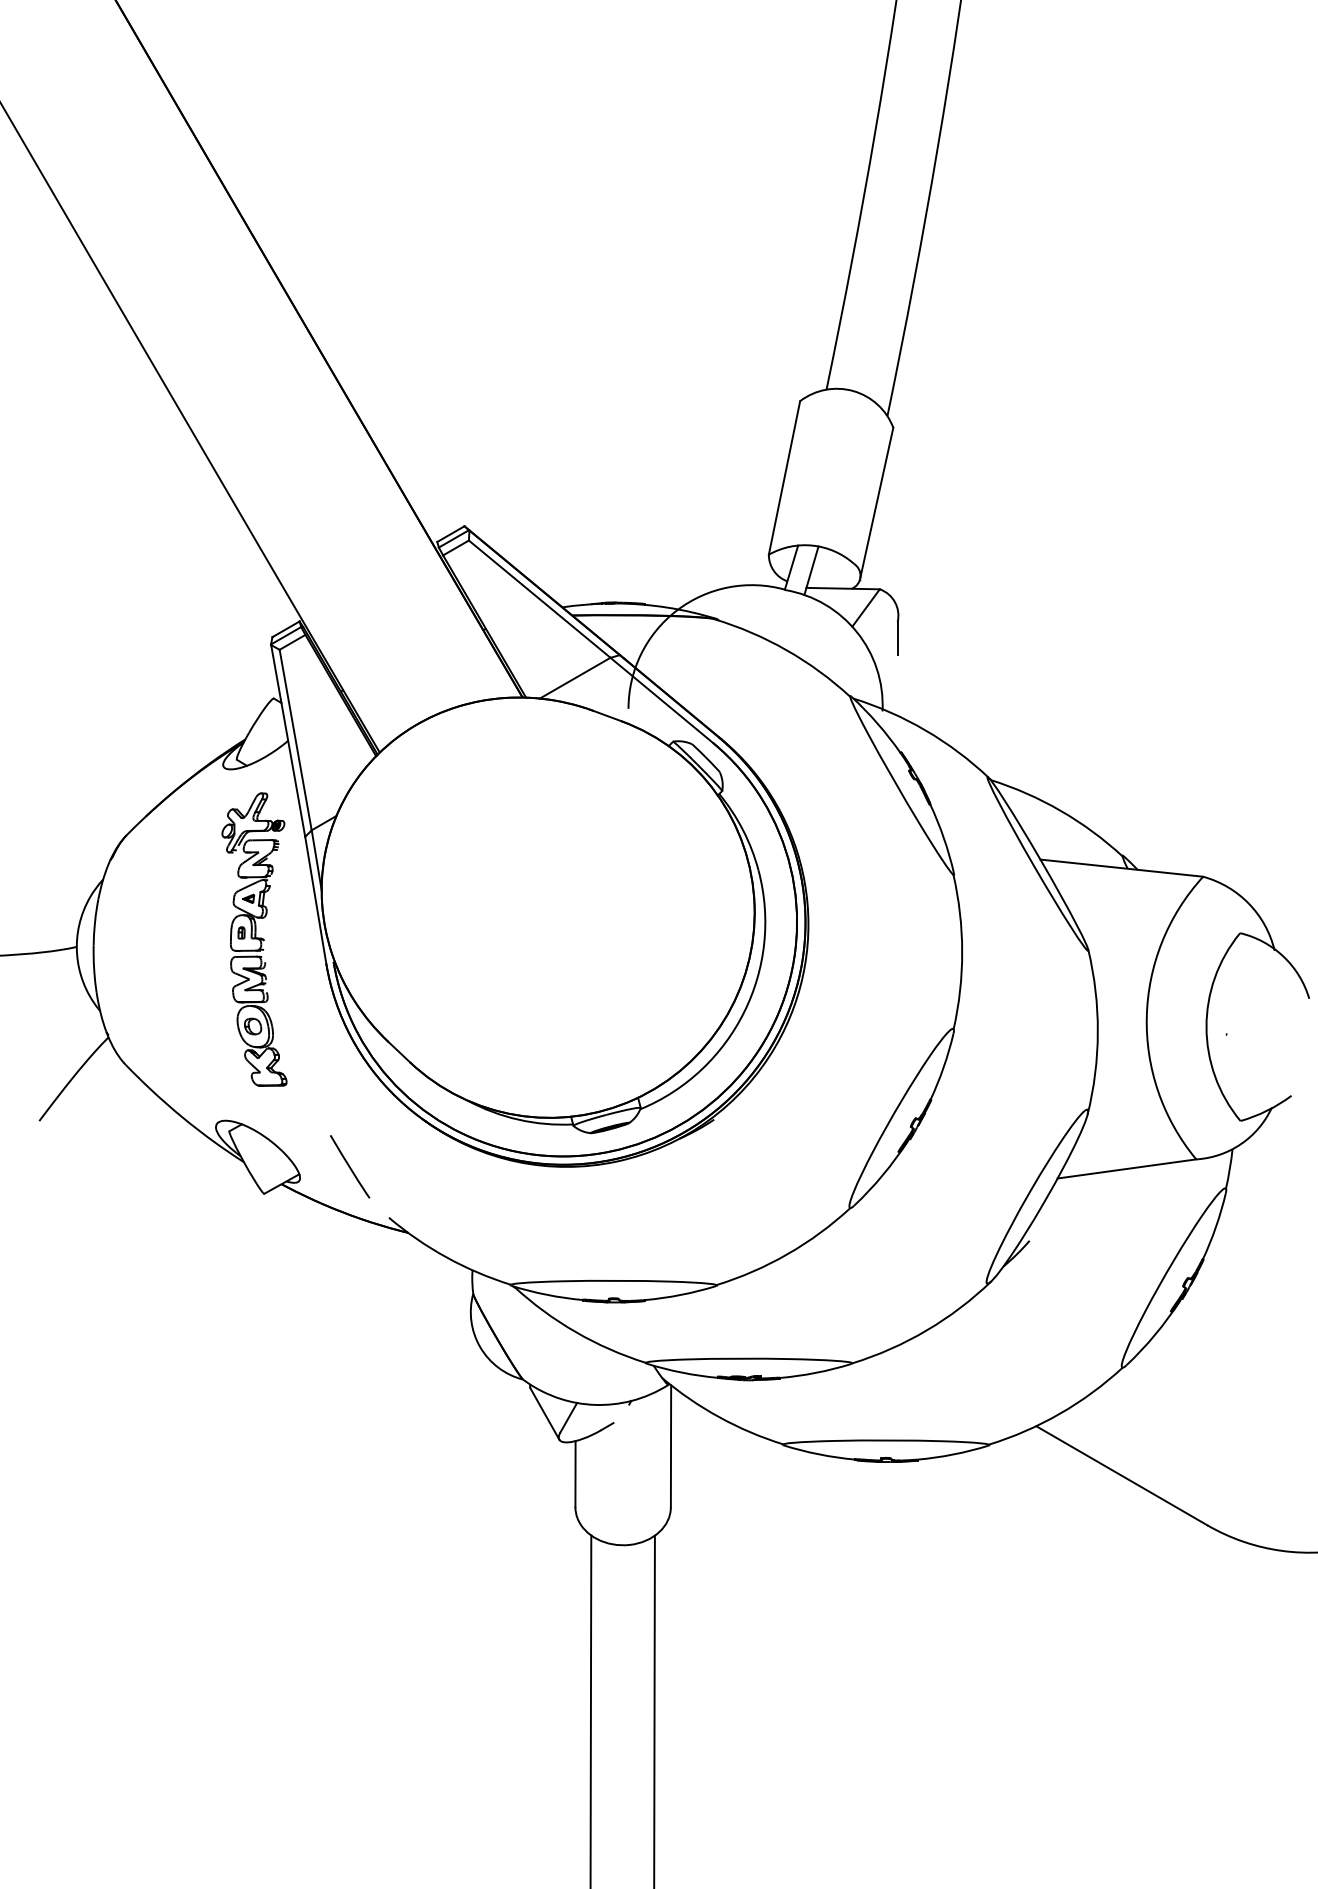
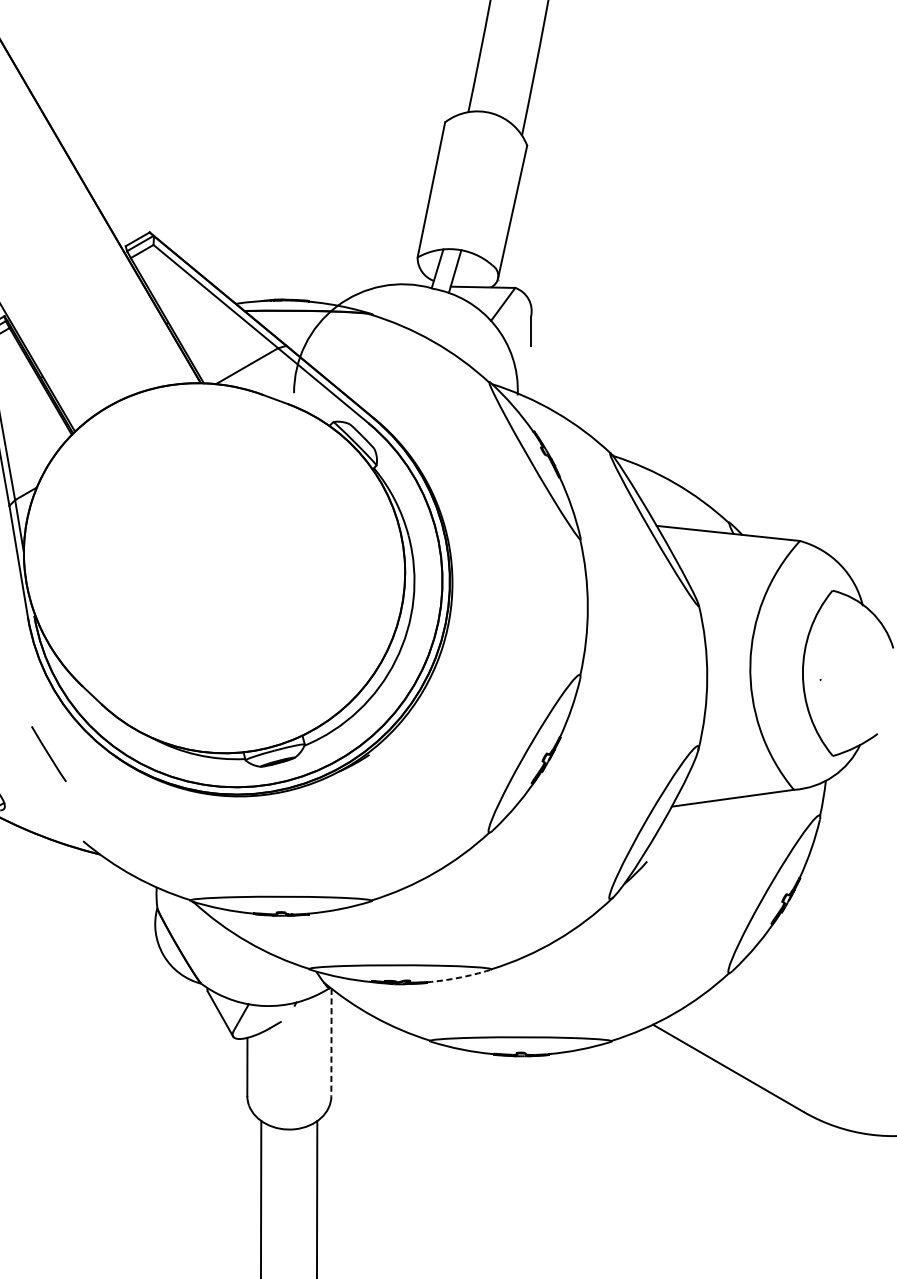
line: (350, 1166) -> (49, 753), moved
arc: (815, 1372) -> (458, 977), solid -> dashed
line: (671, 1446) -> (331, 1042), solid -> dashed

